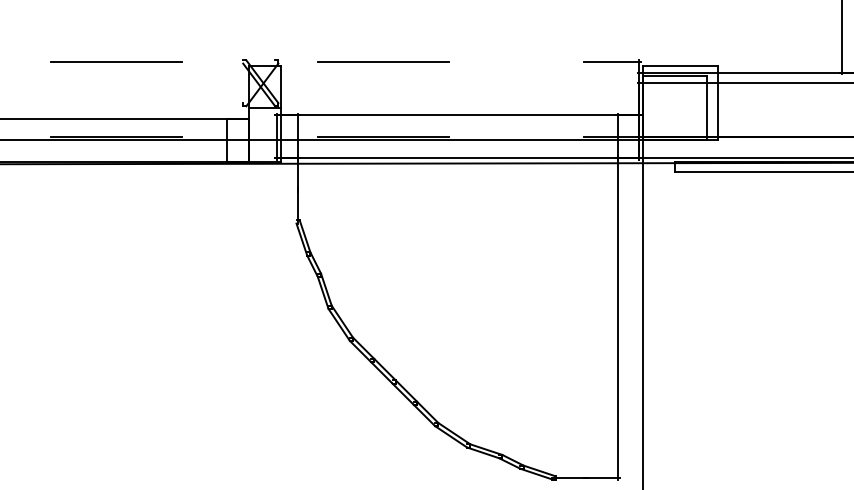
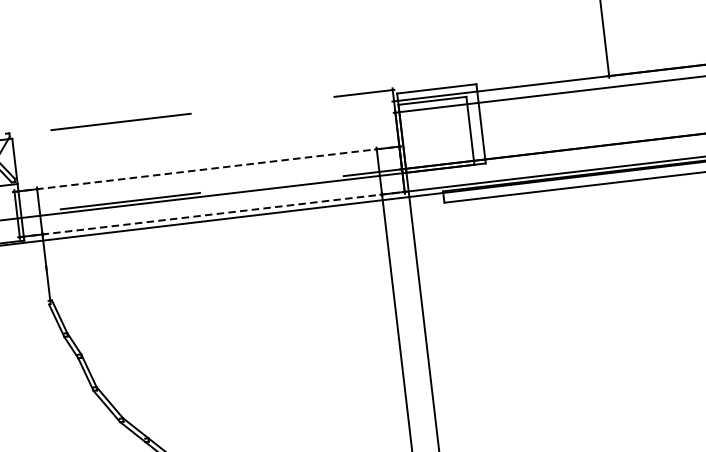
line: (458, 115) -> (207, 169), solid -> dashed
line: (458, 157) -> (212, 213), solid -> dashed

